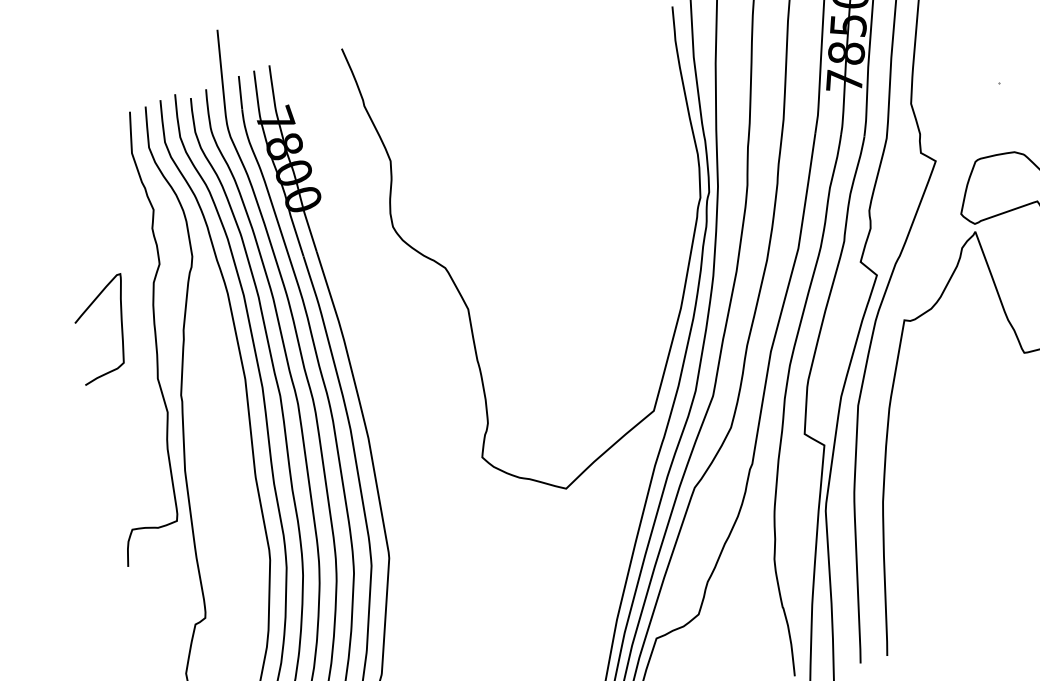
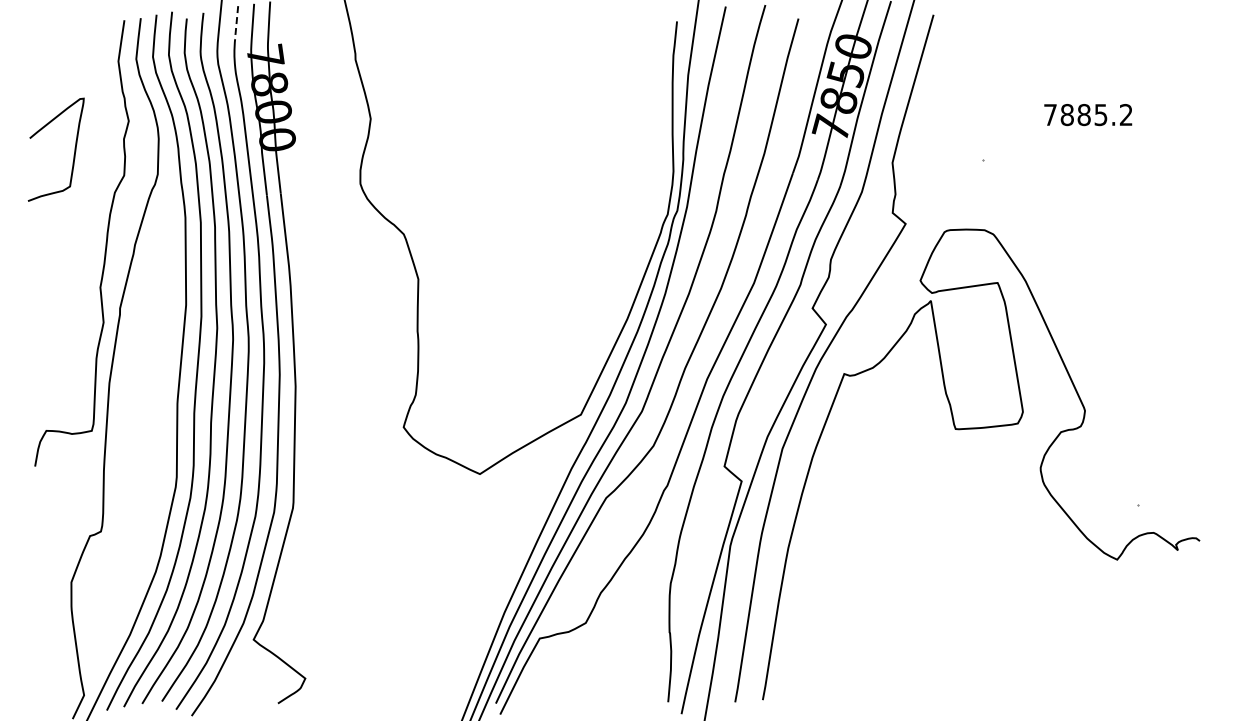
line: (240, 93) -> (236, 23), solid -> dashed
curve: (121, 331) -> (73, 155), moved

